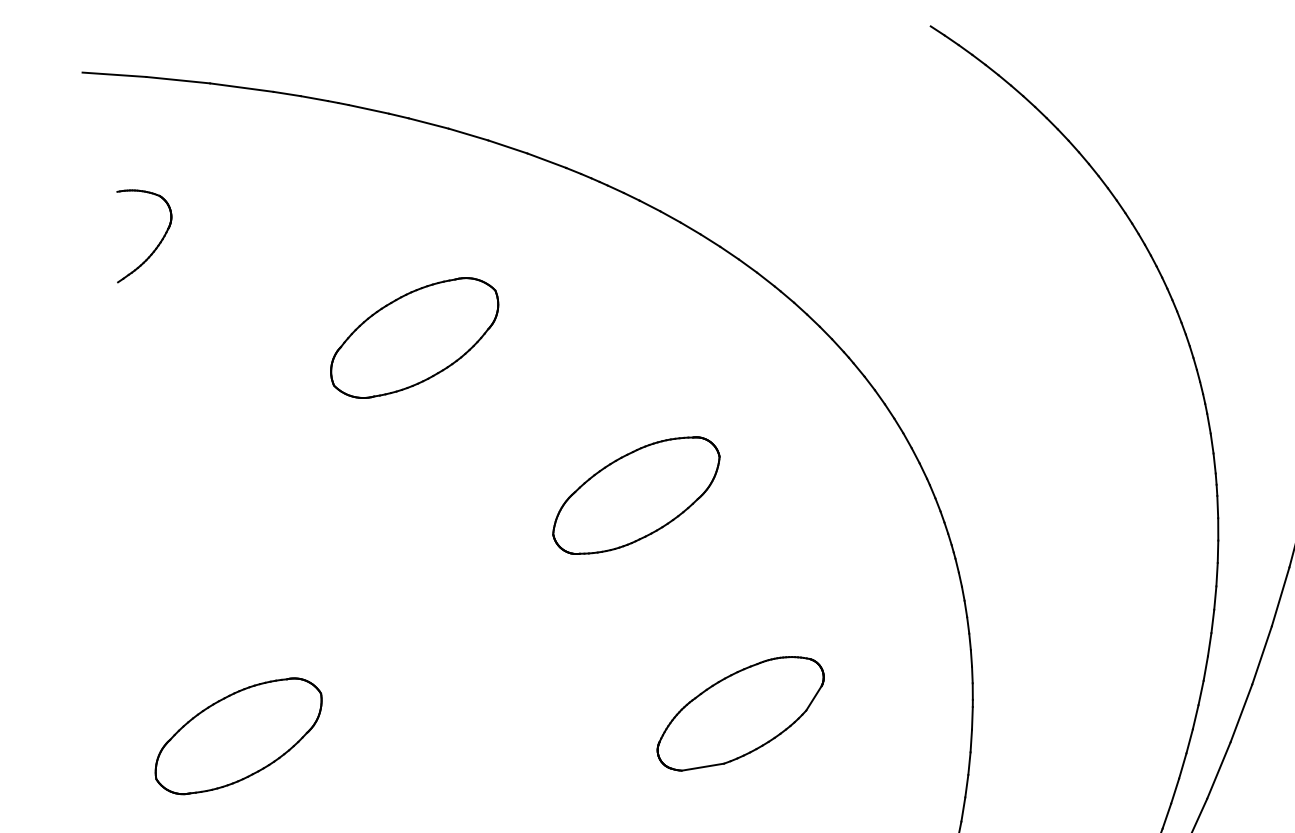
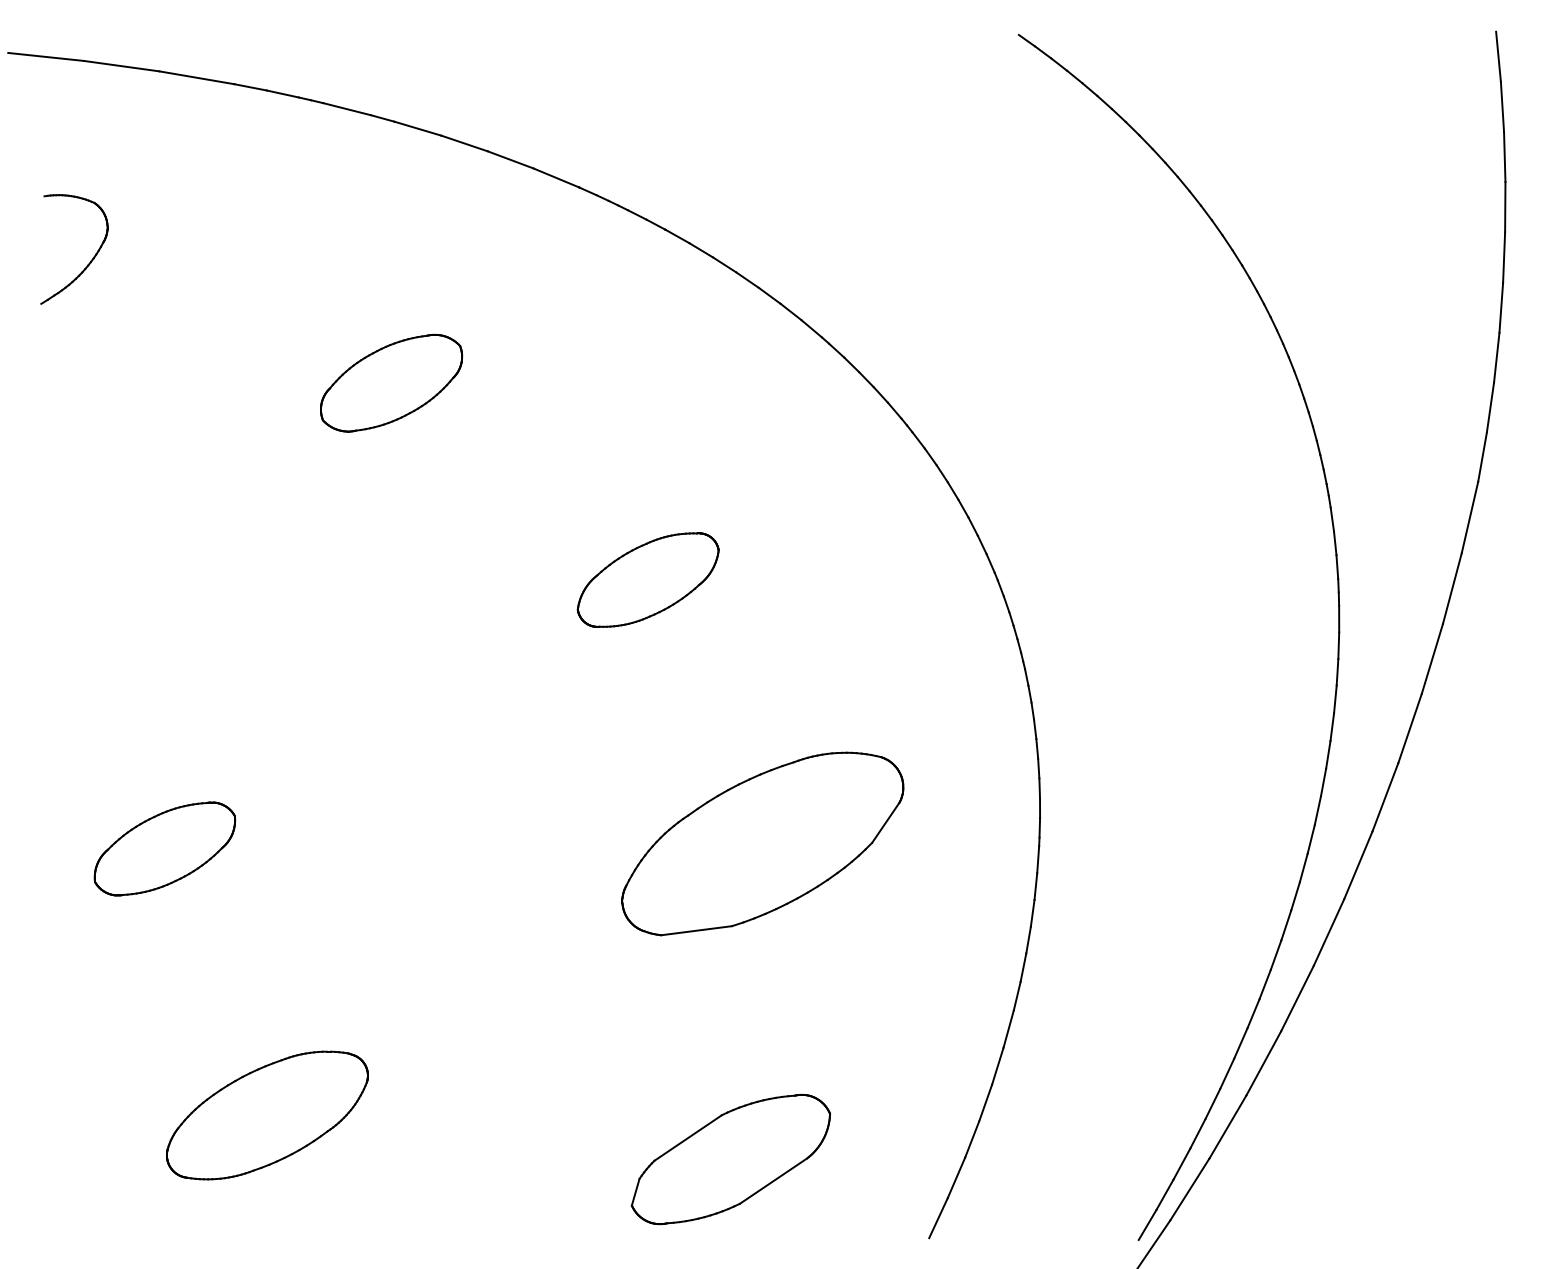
part: (414, 338) -> (391, 383), size x0.7
part: (635, 495) -> (647, 579), size x0.7
part: (740, 713) -> (762, 843), size x1.4
part: (238, 735) -> (164, 848), size x0.7

